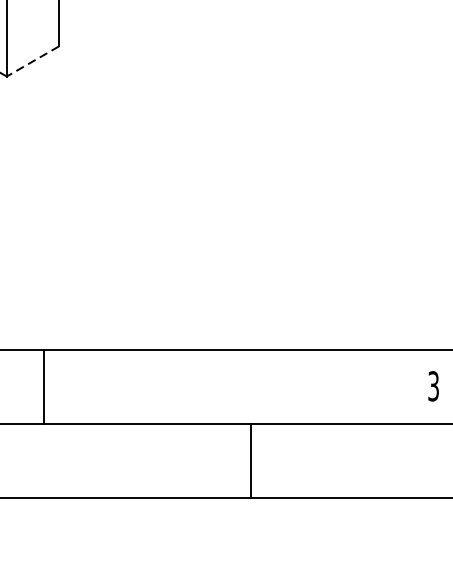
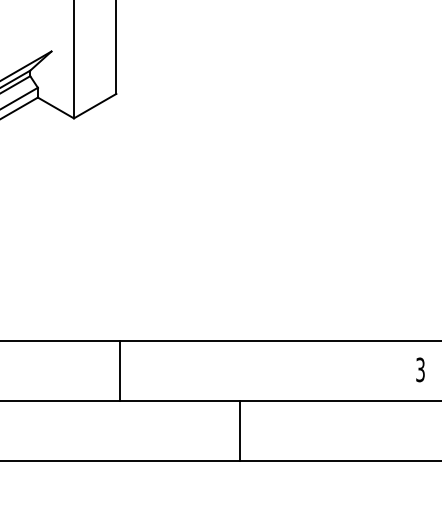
line: (32, 61) -> (94, 106), dashed -> solid
line: (44, 387) -> (120, 370), moved
line: (251, 460) -> (240, 430), moved

